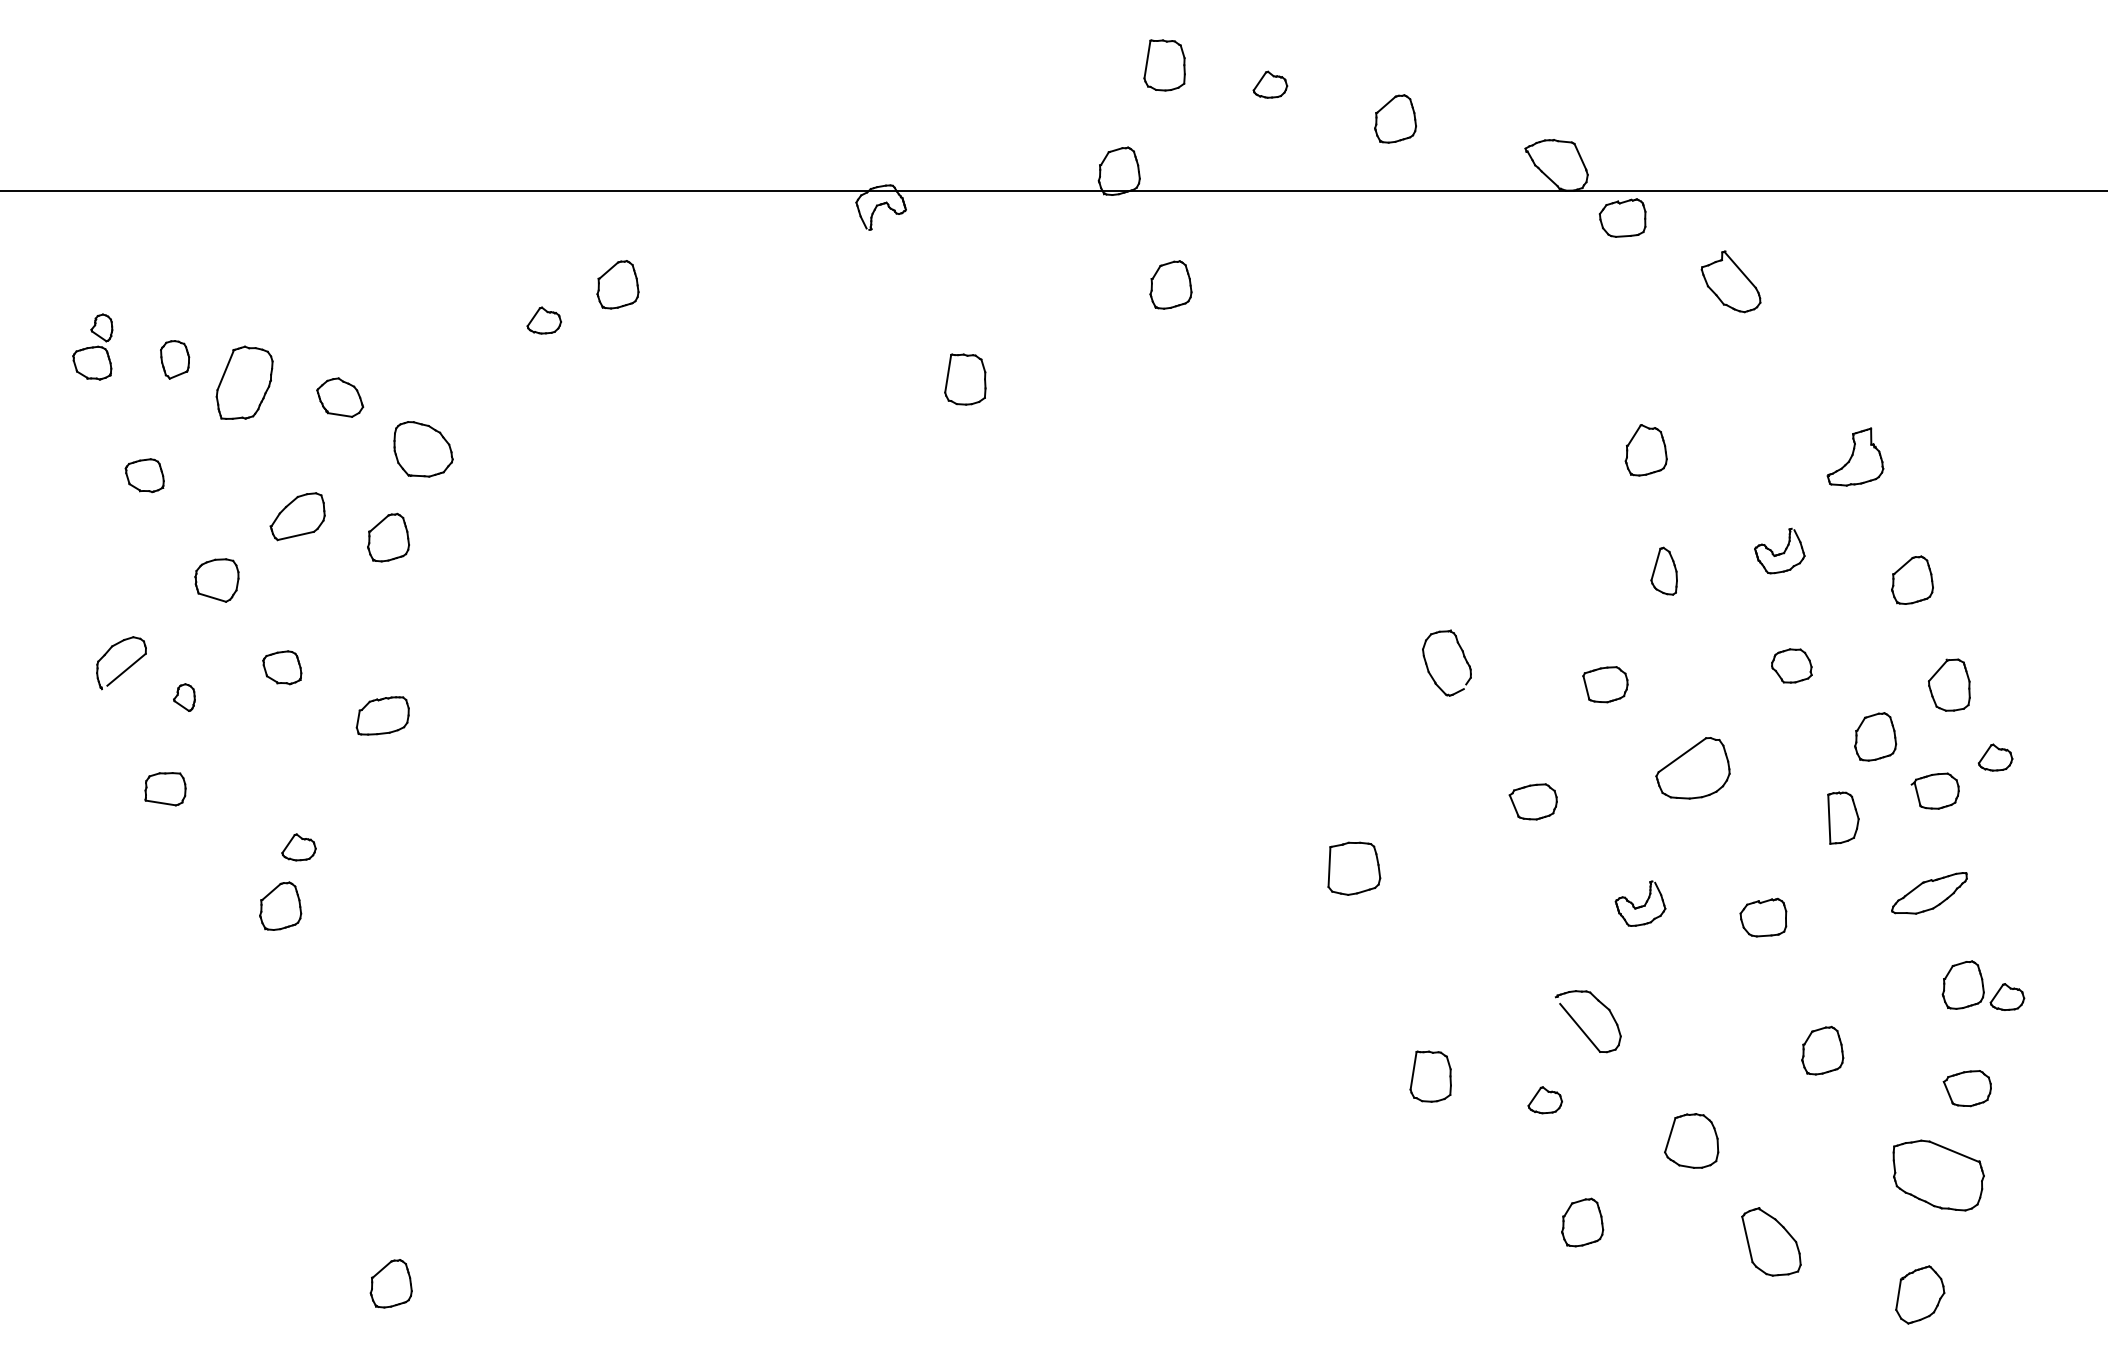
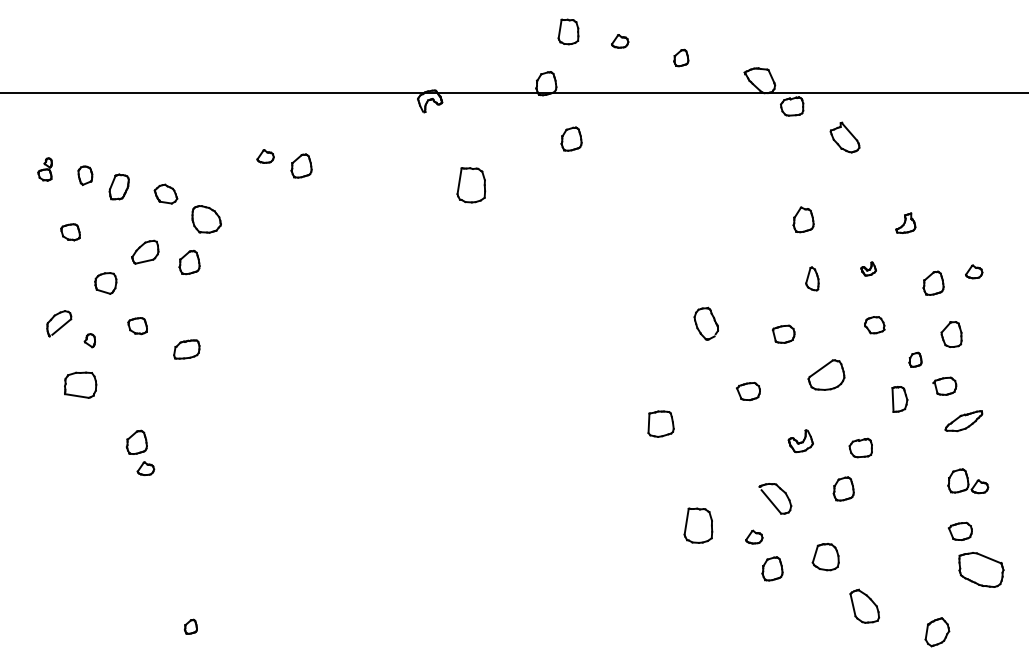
part: (1396, 117) -> (681, 57), size x0.7
part: (617, 283) -> (301, 165), moved
part: (91, 347) -> (44, 169), size x0.7
part: (963, 379) -> (470, 185), size x1.4
part: (242, 381) -> (118, 186), size x0.7
part: (1854, 457) -> (905, 223), size x0.7
part: (1779, 549) -> (868, 268), size x0.6
part: (1875, 736) -> (915, 359), size x0.6
part: (1996, 756) -> (974, 271), moved
part: (165, 789) -> (80, 385), size x1.6
part: (298, 846) -> (145, 468), moved
part: (1928, 893) -> (963, 421), moved
part: (1822, 1049) -> (843, 488), moved
part: (1430, 1076) -> (698, 525), size x1.4
part: (1938, 1174) -> (981, 569), moved
part: (1582, 1221) -> (772, 568), moved
part: (390, 1283) -> (190, 626), size x0.6

